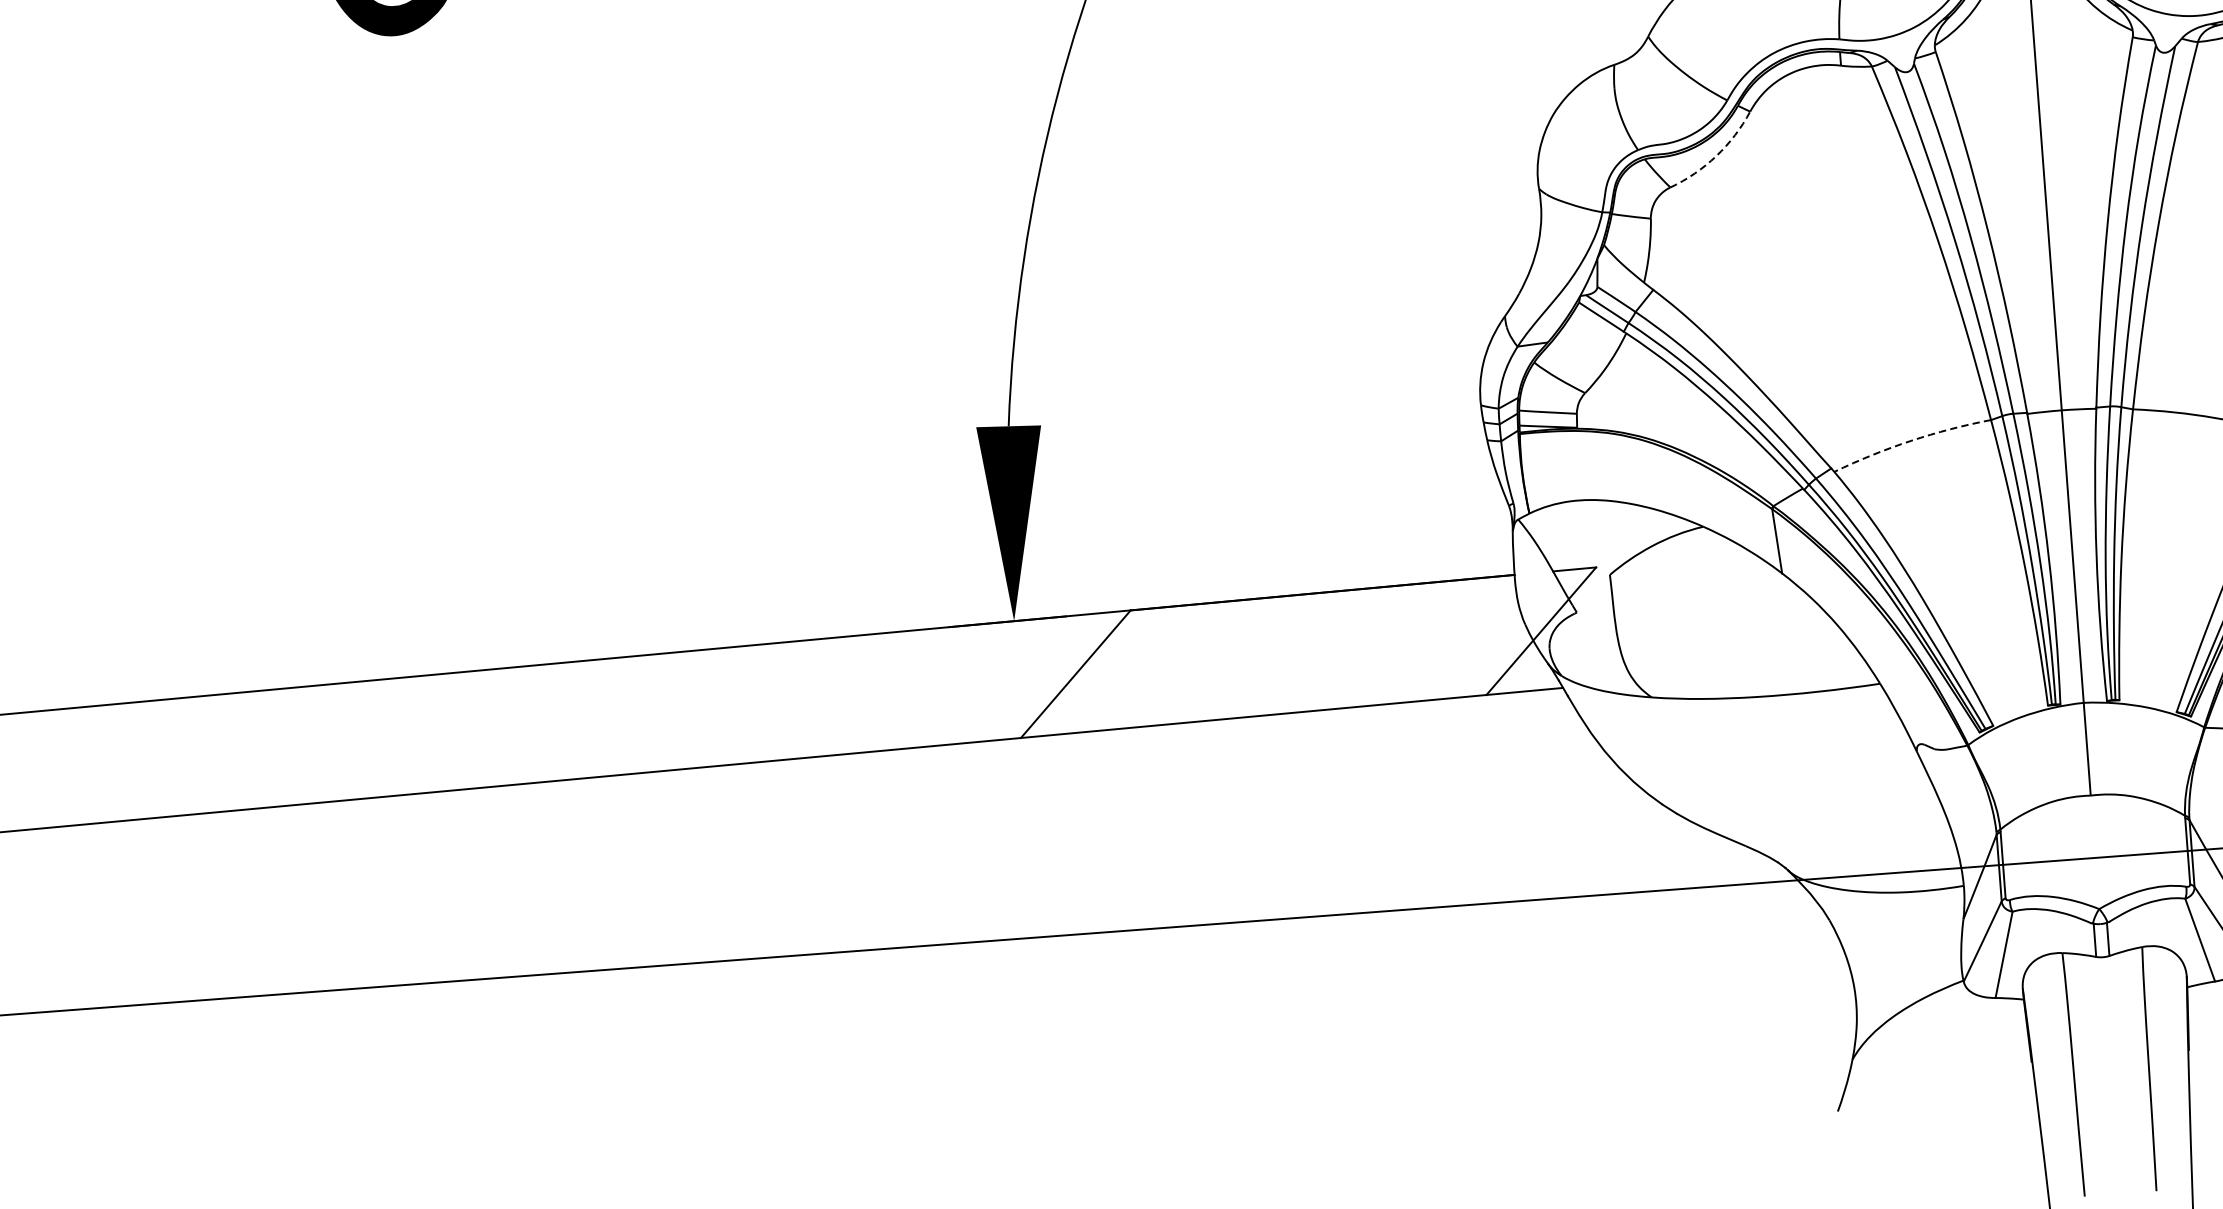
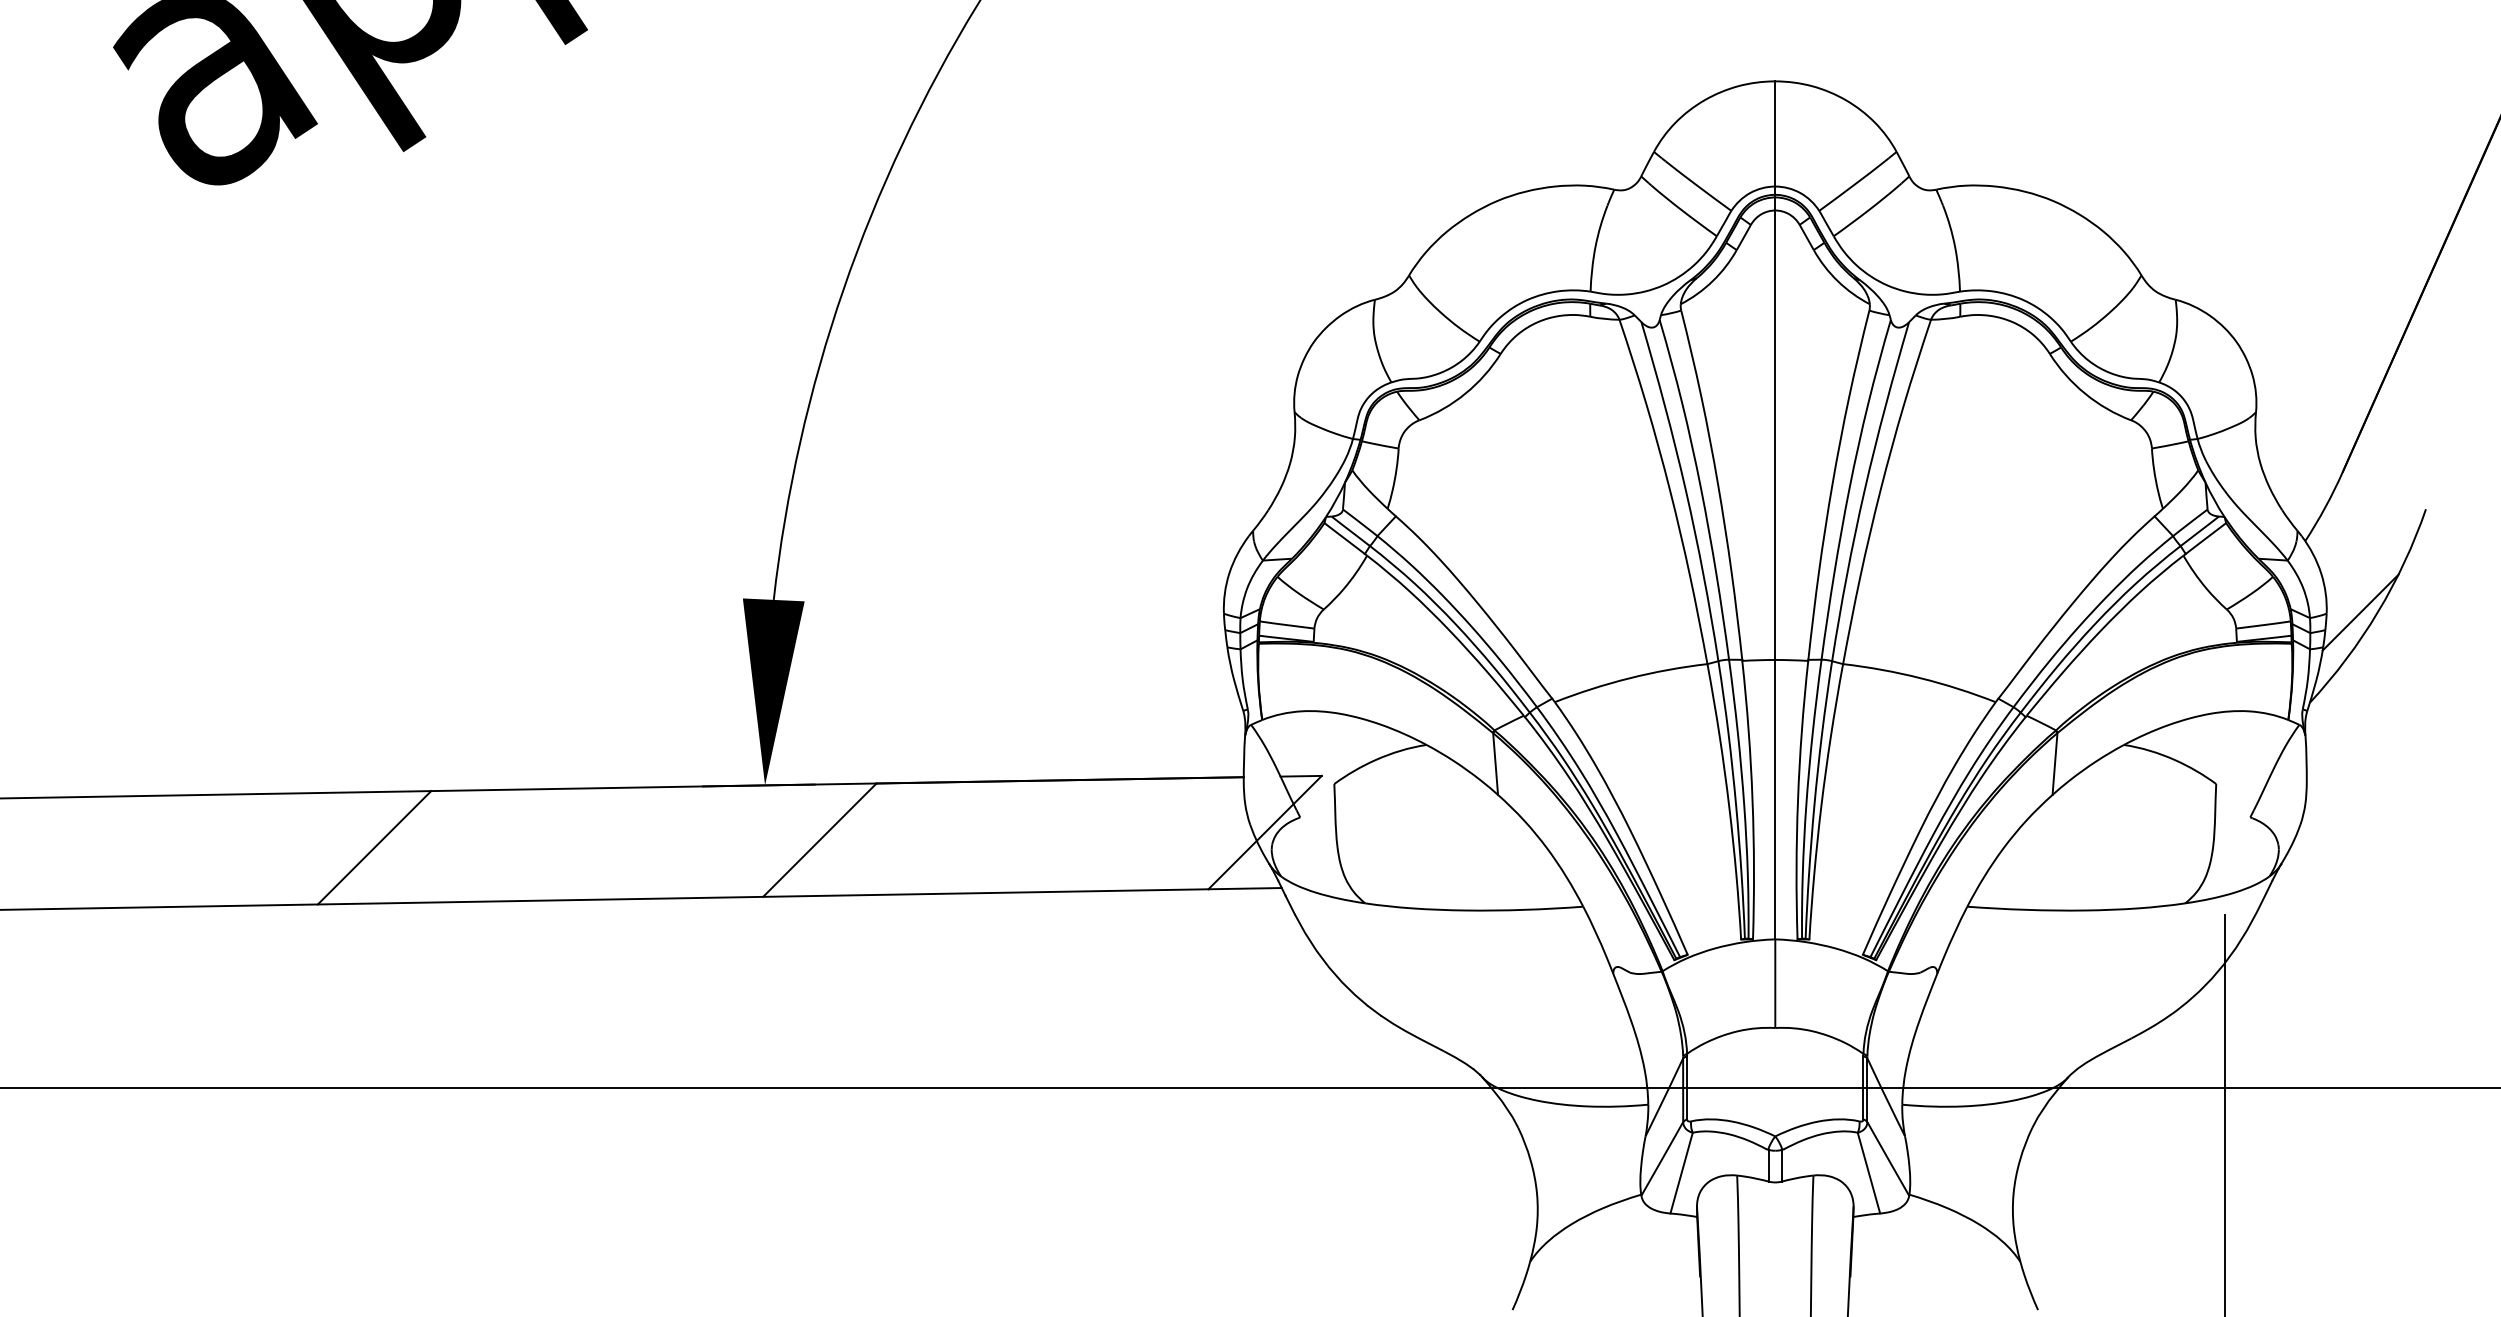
arc: (1716, 155) -> (1465, 393), dashed -> solid
arc: (1910, 441) -> (1629, 678), dashed -> solid
line: (610, 716) -> (374, 847), added

